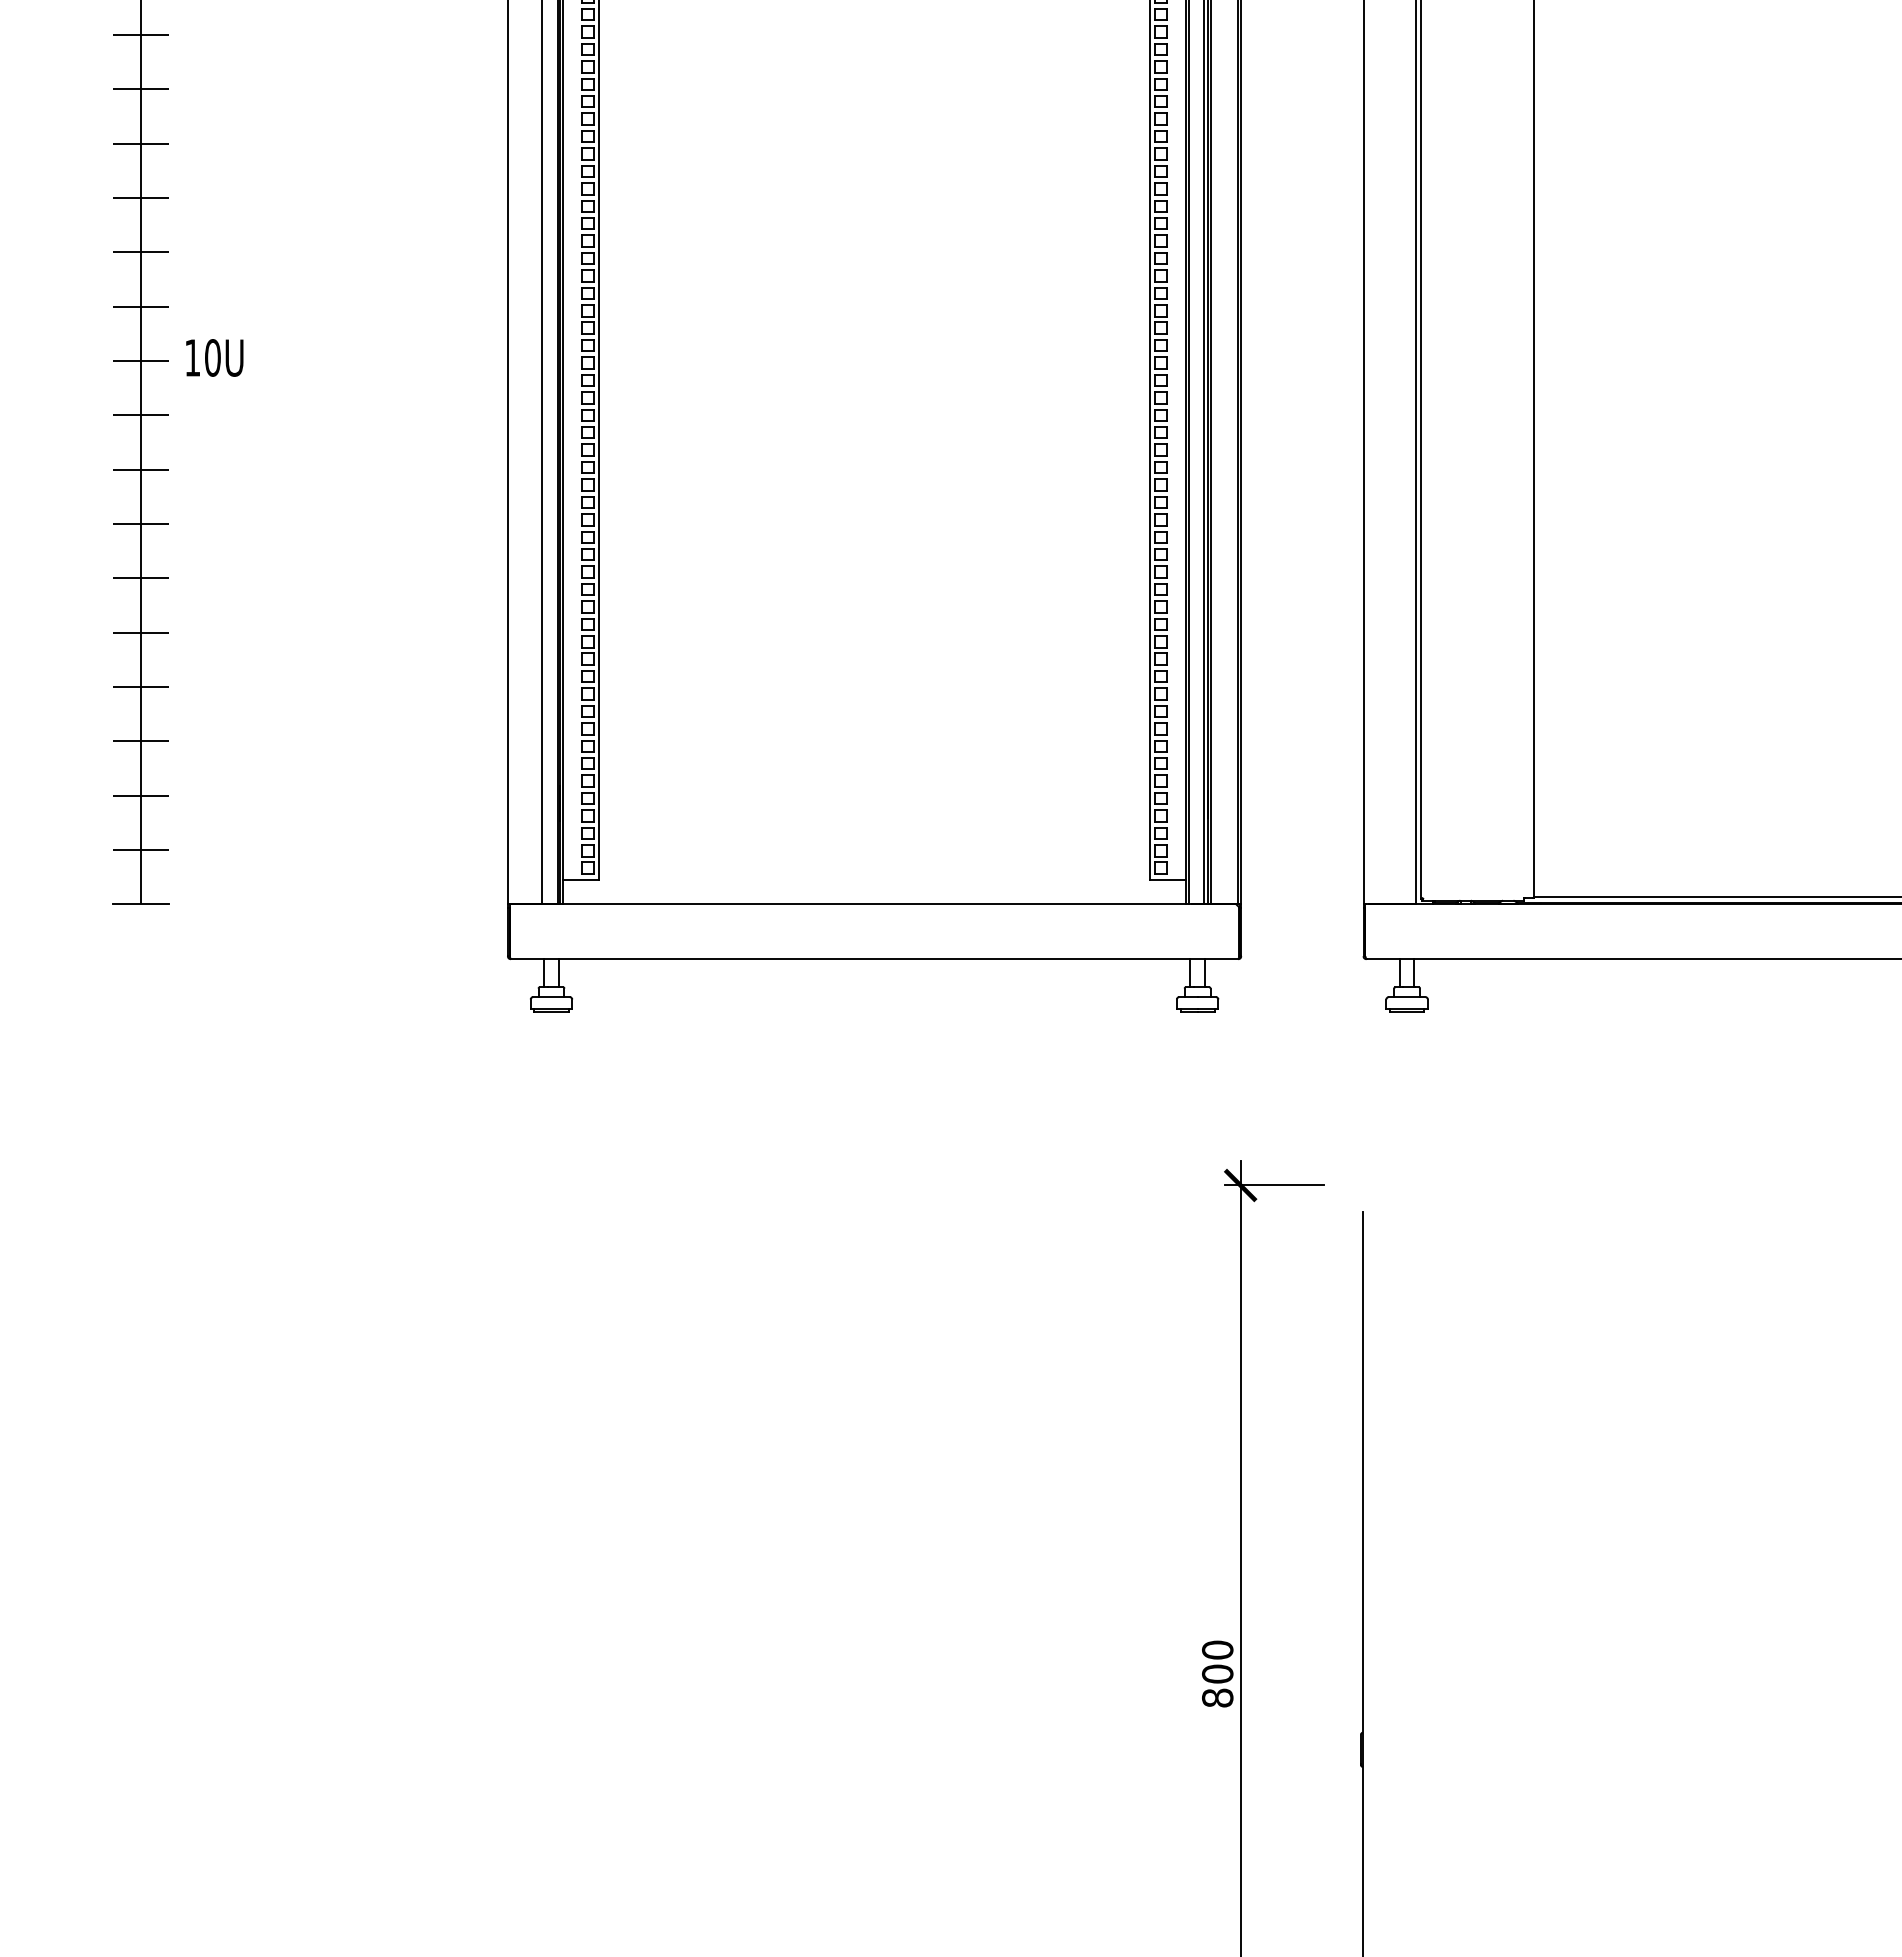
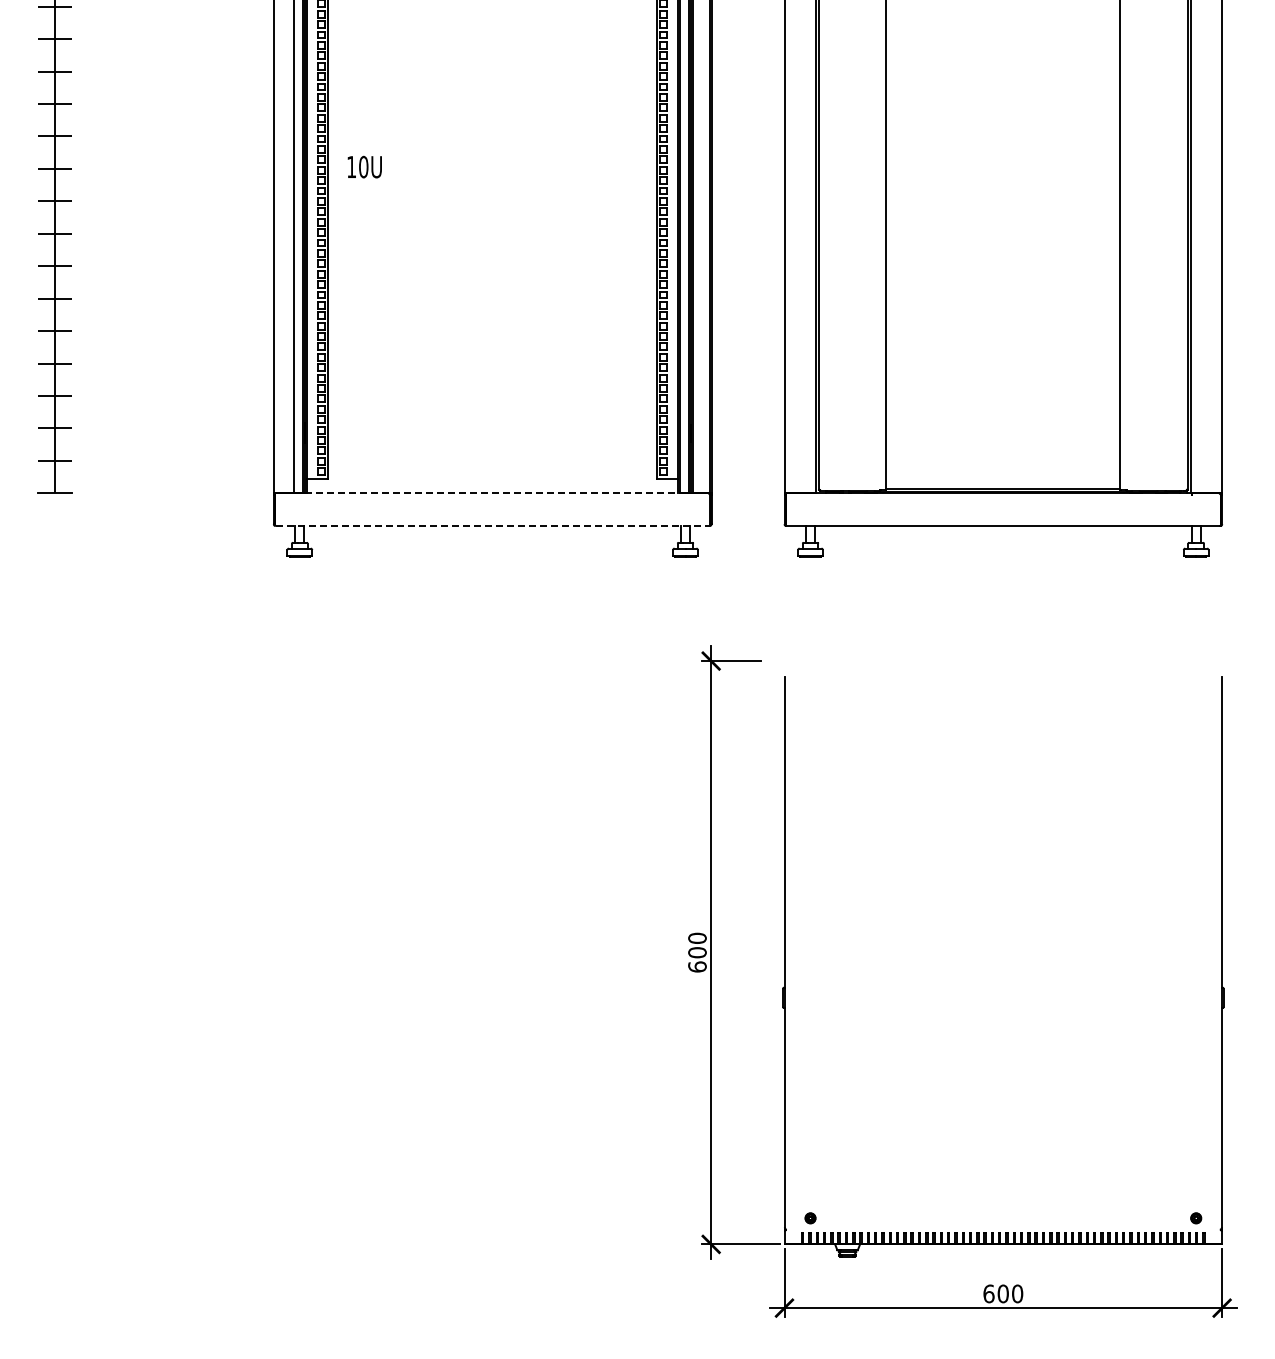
text: (214, 356) -> (364, 166), moved
line: (874, 904) -> (492, 493), solid -> dashed
line: (874, 960) -> (492, 526), solid -> dashed
text: (1217, 1697) -> (697, 966), 800 -> 600

